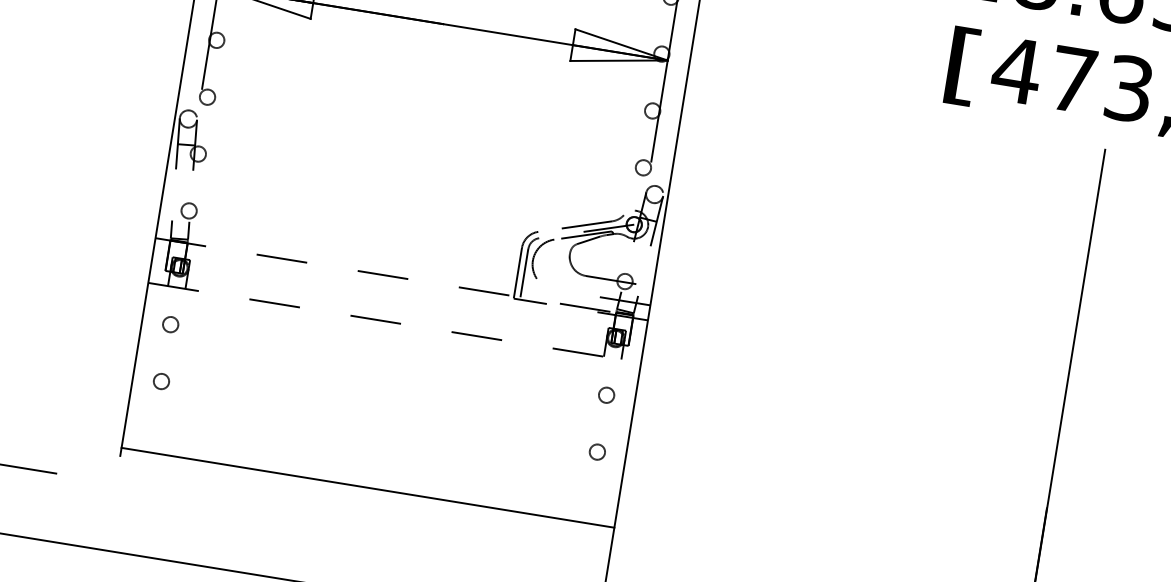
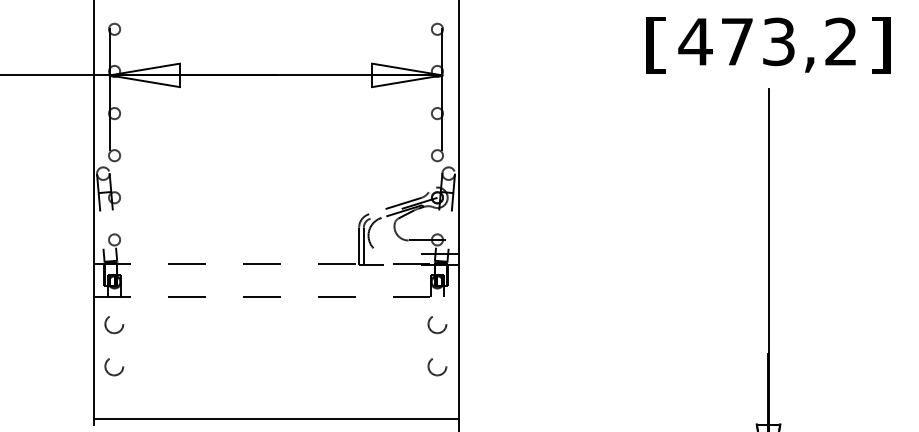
circle: (170, 323) -> (114, 323), size x1.6
circle: (161, 380) -> (114, 365), size x1.6
circle: (606, 394) -> (437, 323), size x1.6
circle: (597, 451) -> (437, 365), size x1.6

